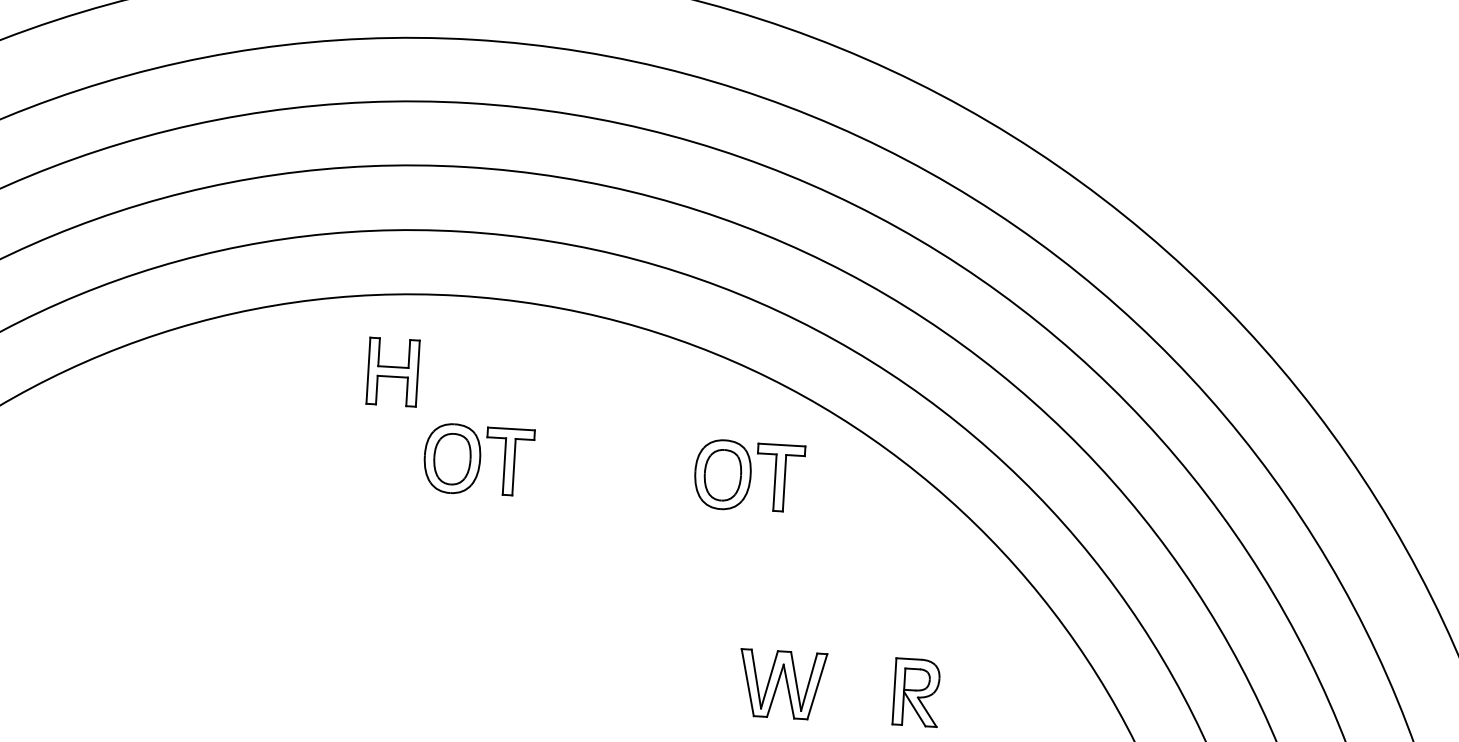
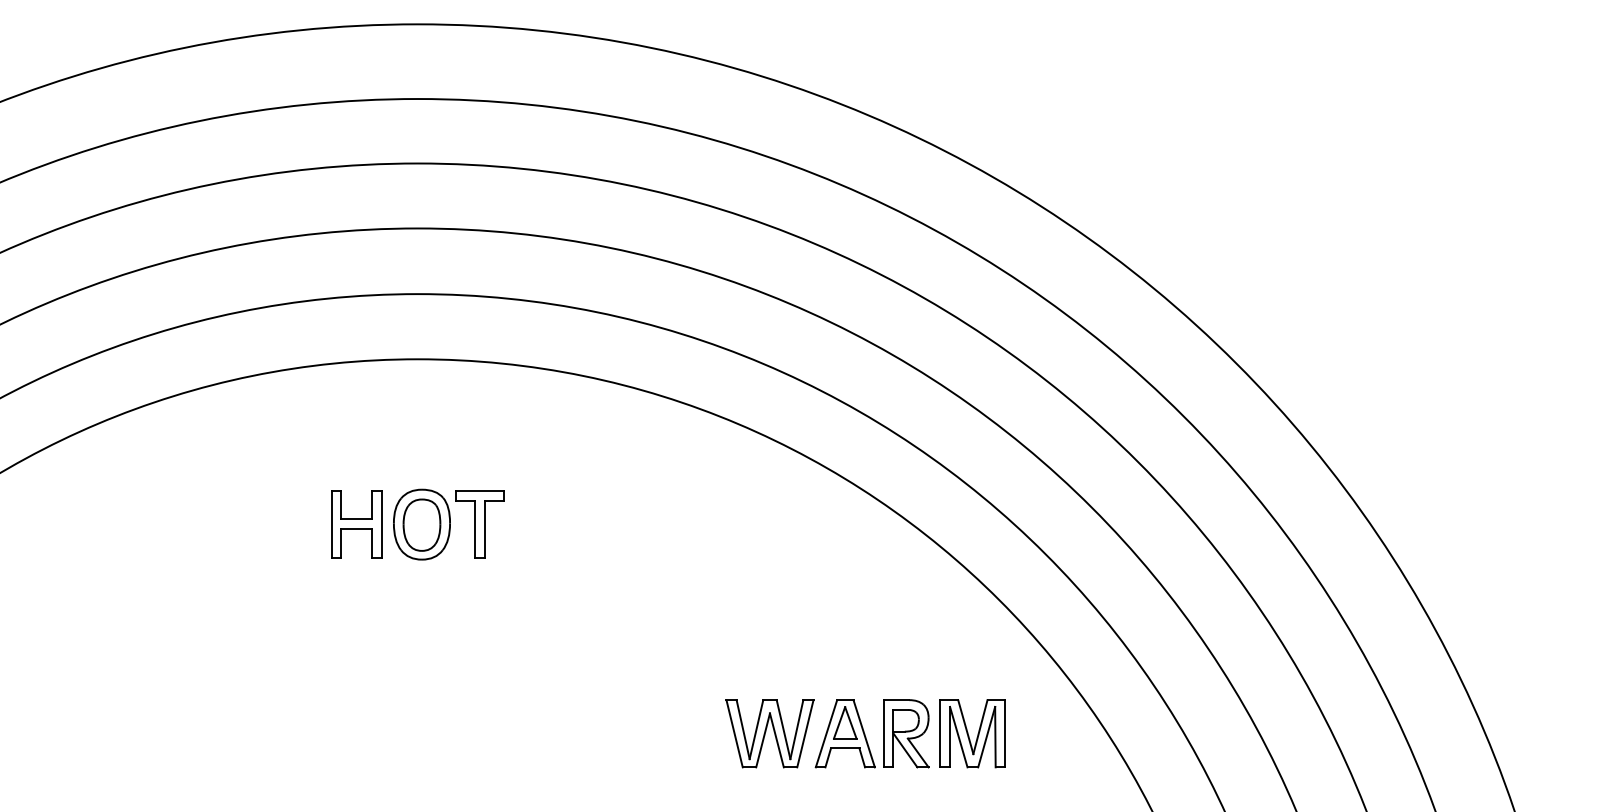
part: (392, 372) -> (356, 524), moved
part: (749, 476) -> (723, 524), removed
part: (855, 688) -> (844, 733), added
part: (981, 696) -> (972, 733), added

